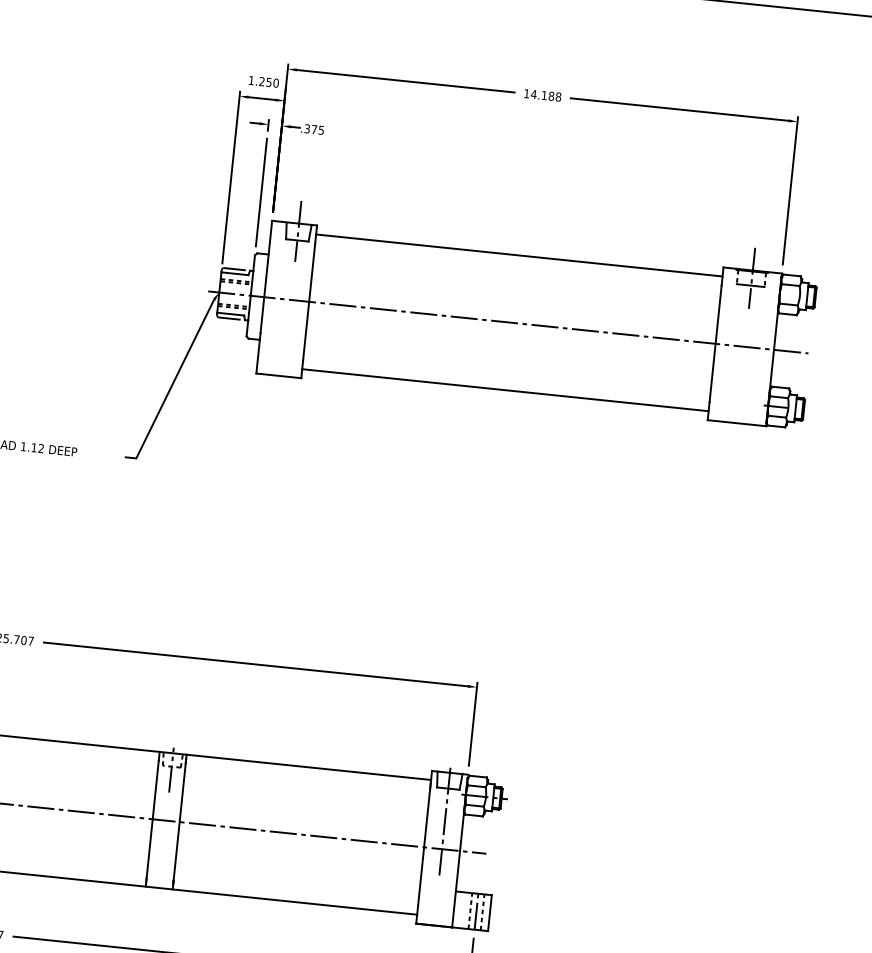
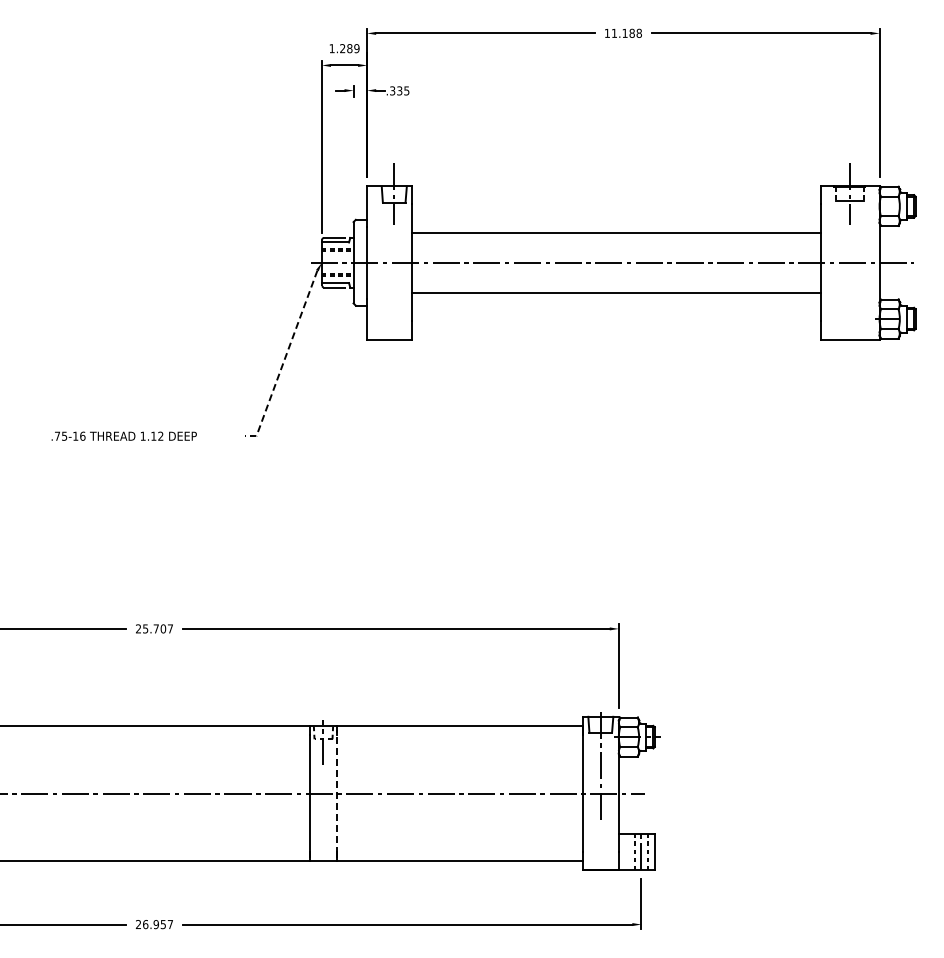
text: (272, 82) -> (353, 48), 1.250 -> 1.289
text: (533, 94) -> (614, 33), 14.188 -> 11.188
text: (314, 129) -> (399, 90), .375 -> .335
line: (261, 192) -> (353, 158), removed
line: (519, 255) -> (616, 233), moved
line: (172, 384) -> (284, 359), solid -> dashed
line: (505, 390) -> (616, 293), moved
line: (179, 819) -> (336, 791), solid -> dashed

